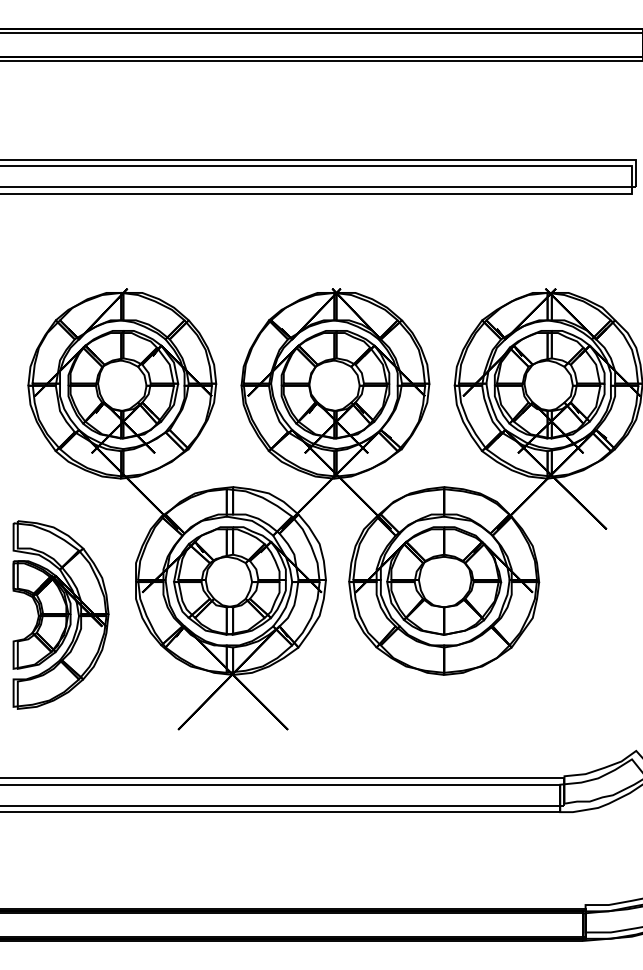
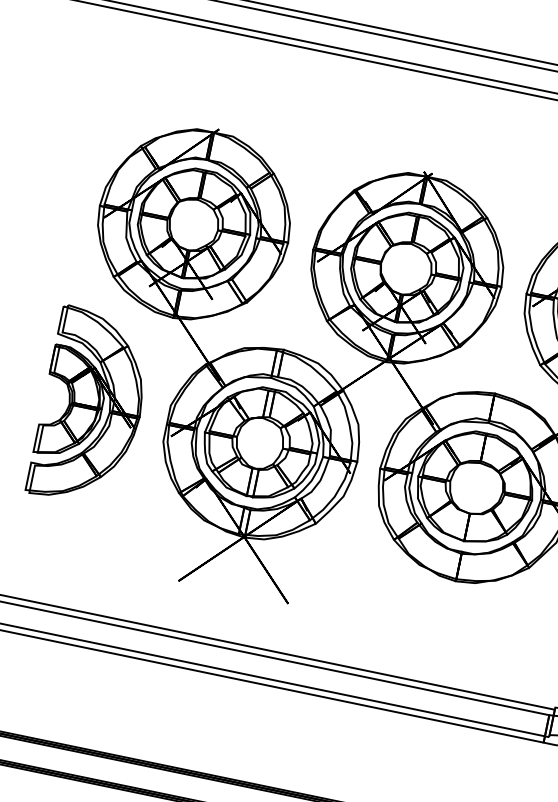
part: (60, 614) -> (91, 407), moved

